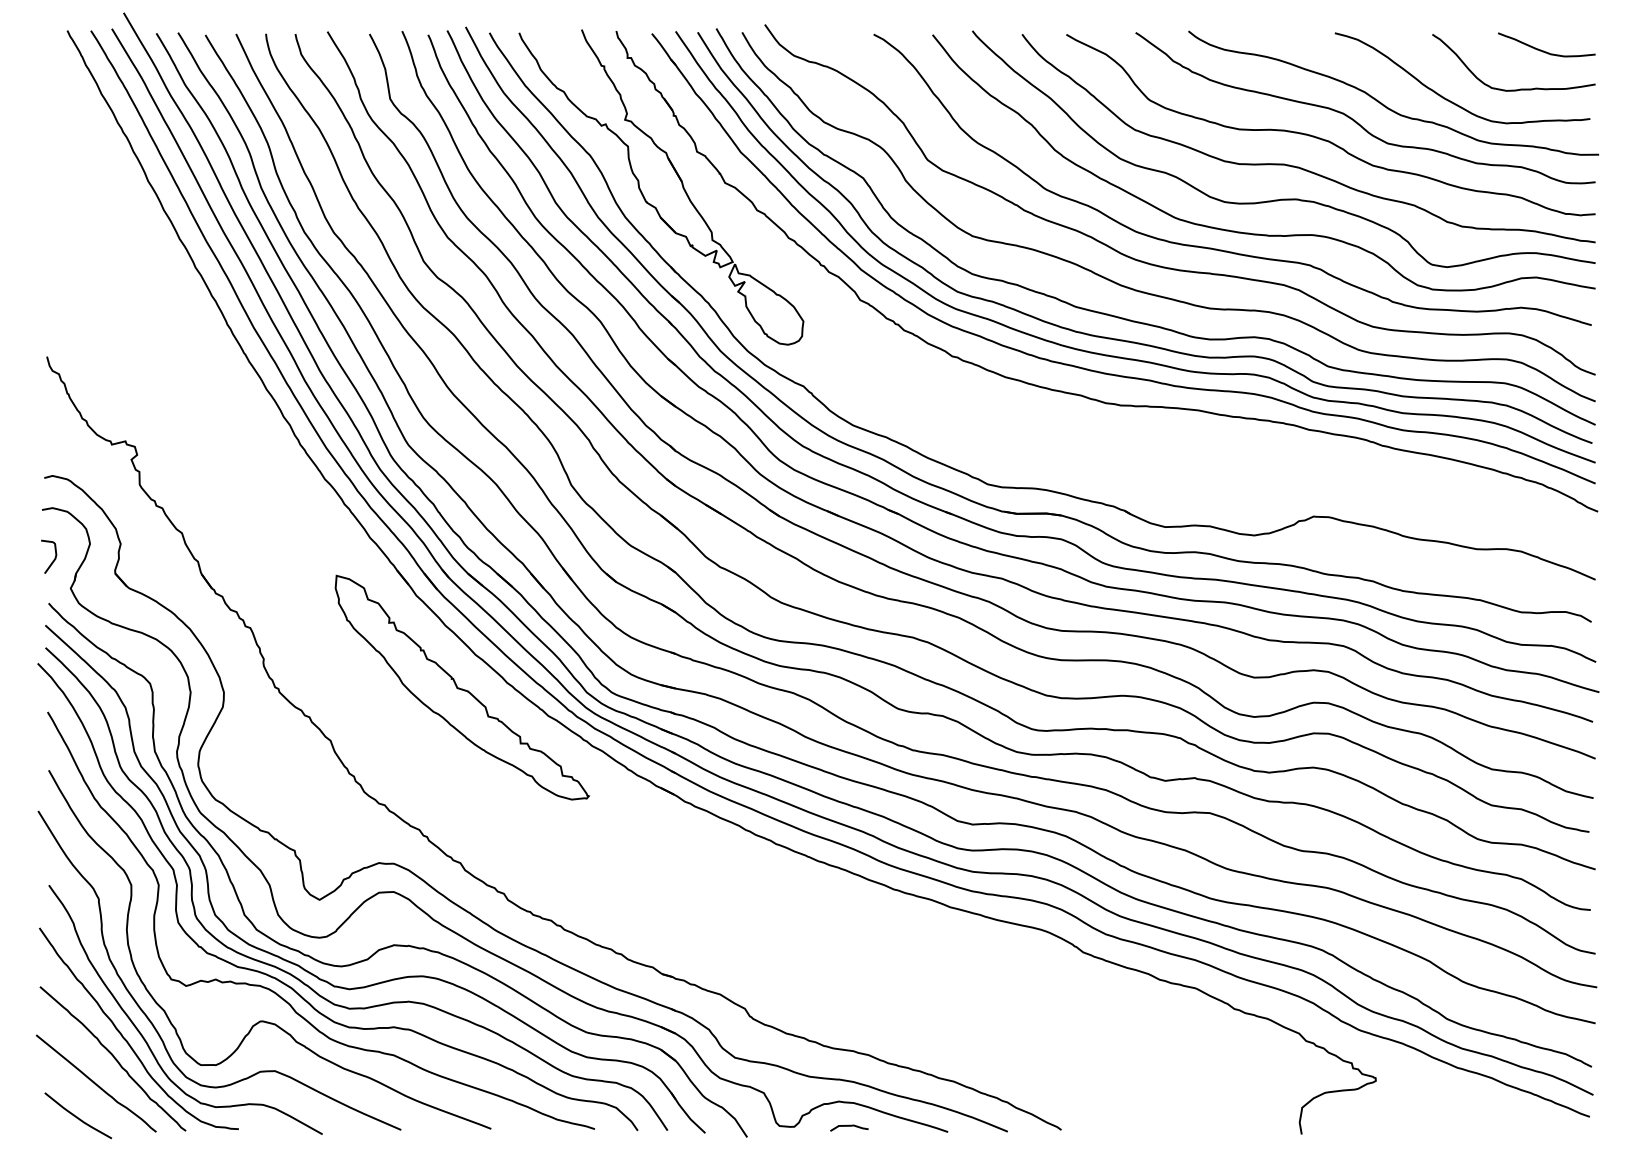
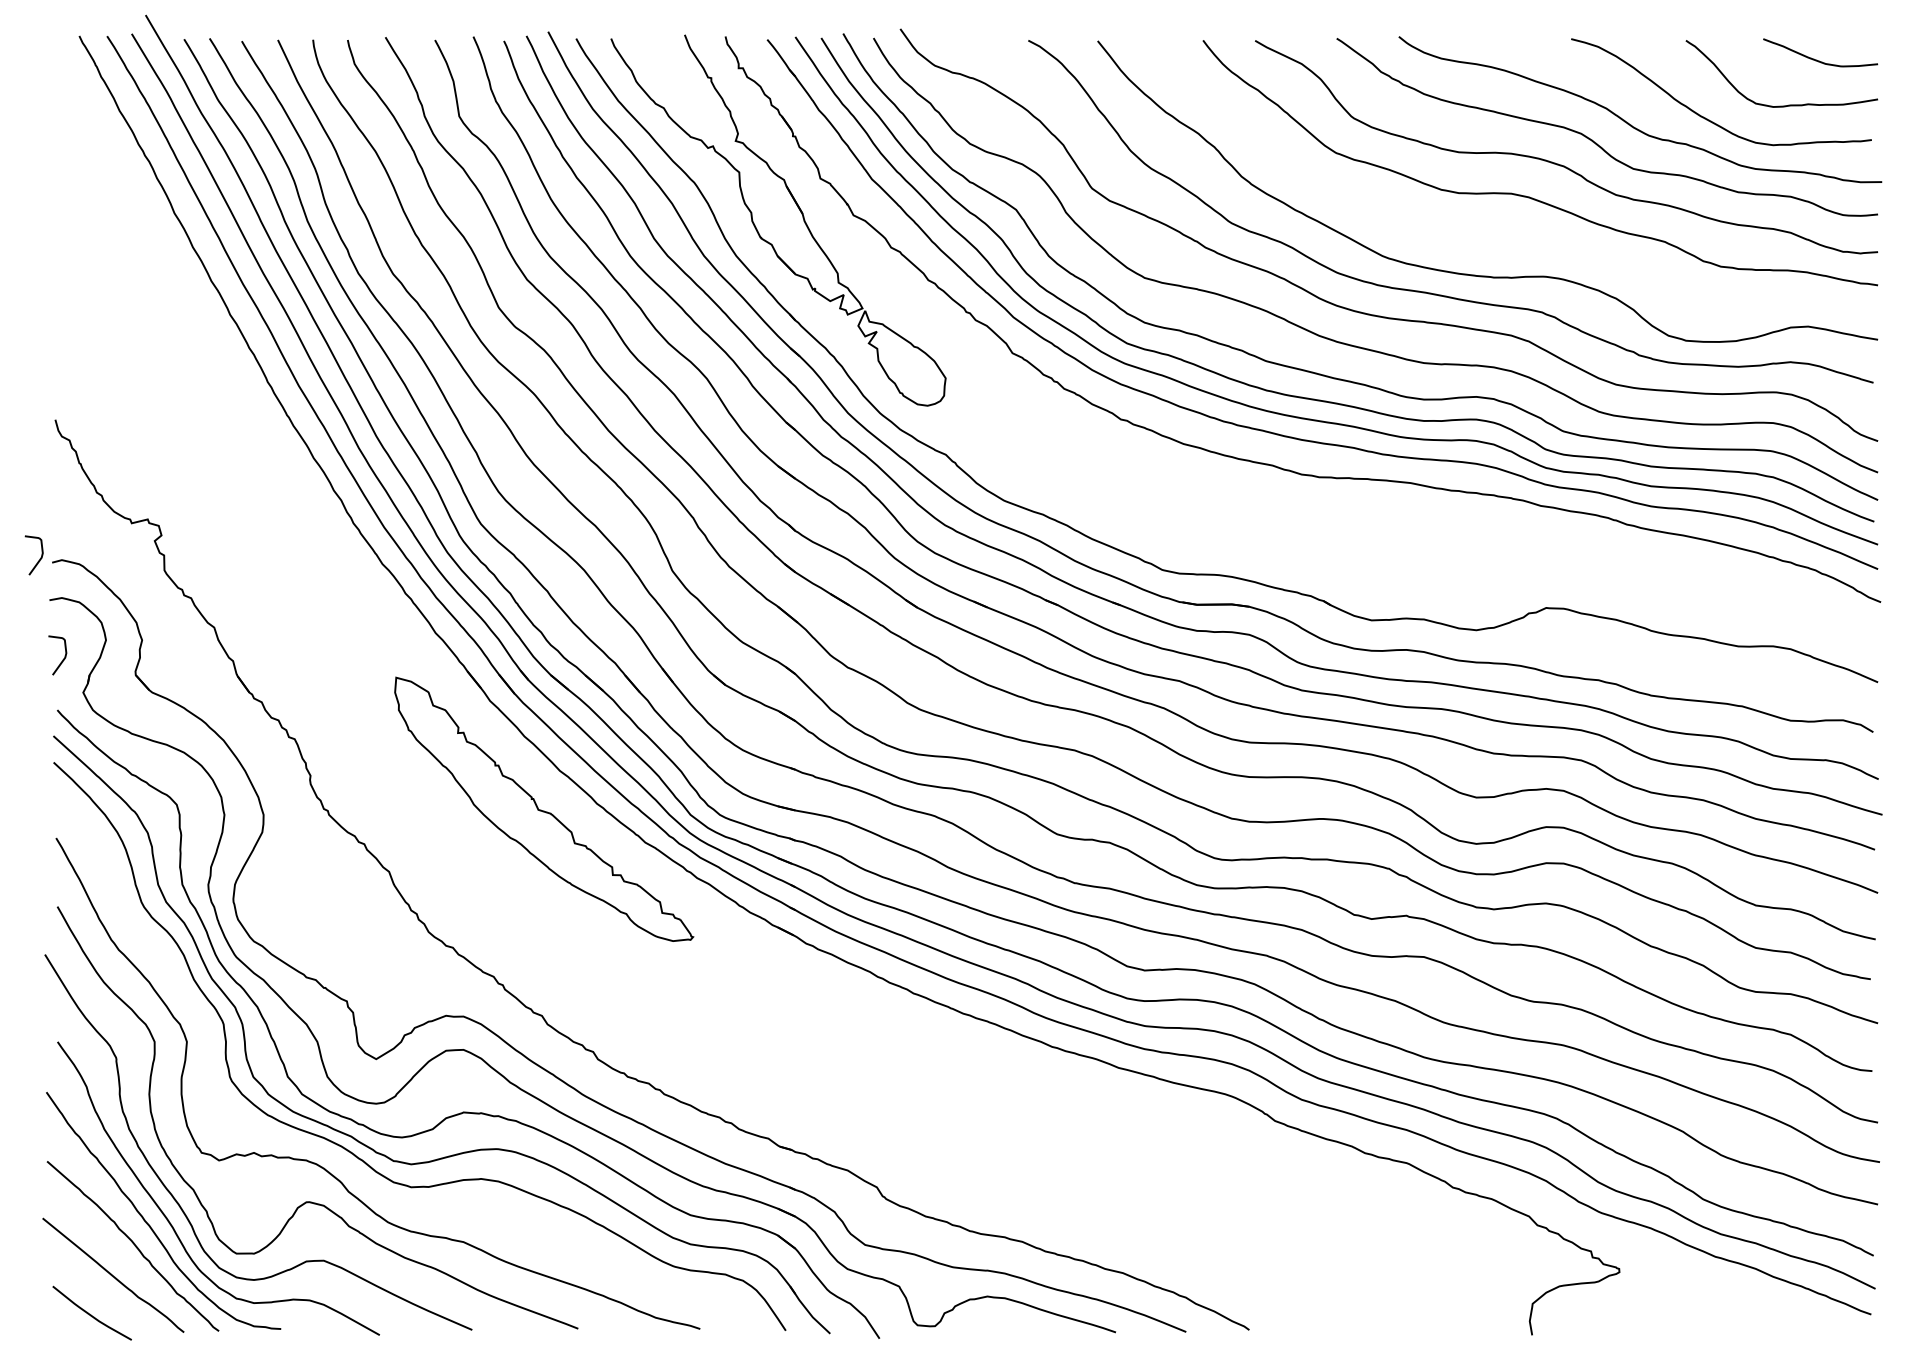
curve: (1283, 198) -> (1510, 233), removed
curve: (33, 474) -> (39, 558), added
curve: (284, 982) -> (334, 1156), removed
curve: (849, 1126) -> (999, 1325), removed

